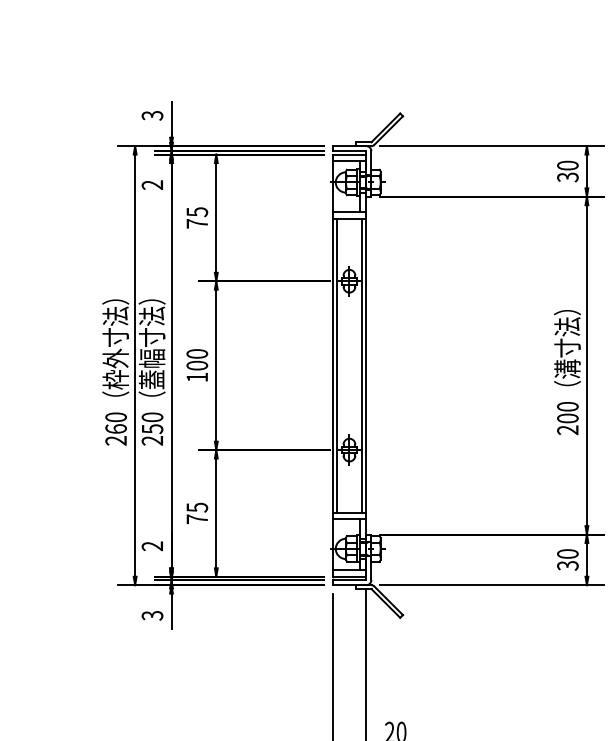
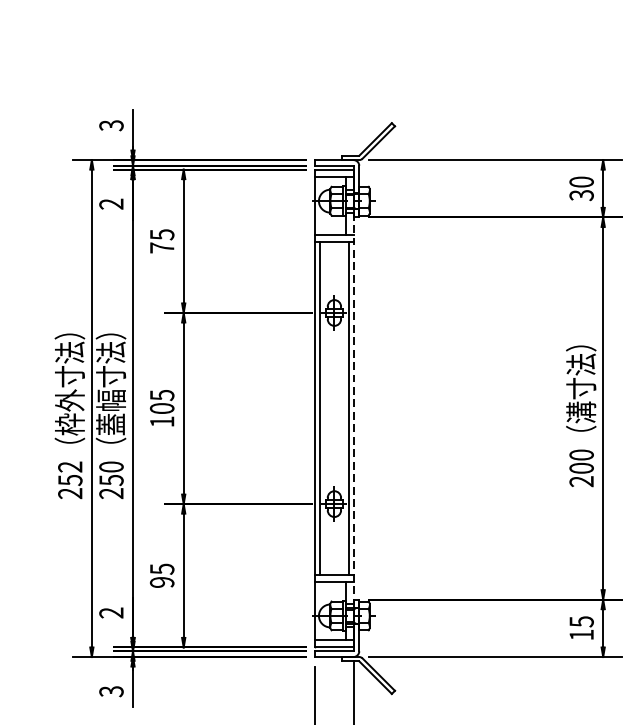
text: (197, 353) -> (162, 394), 100 -> 105
line: (366, 366) -> (353, 409), solid -> dashed
text: (115, 423) -> (69, 474), 260 -> 252
text: (197, 519) -> (162, 582), 75 -> 95
text: (567, 559) -> (581, 627), 30 -> 15

